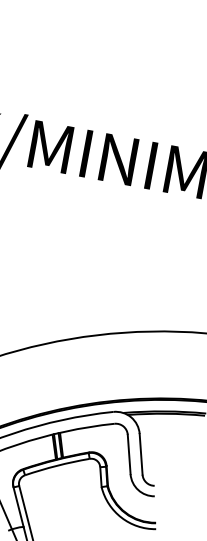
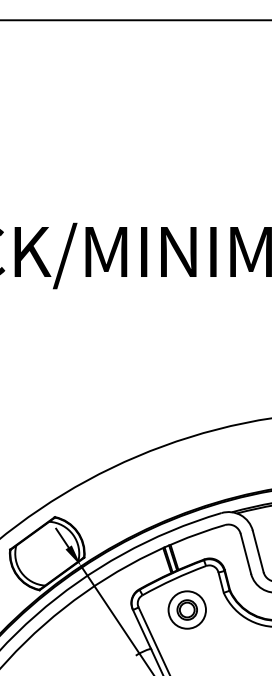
part: (63, 496) -> (186, 609), added

